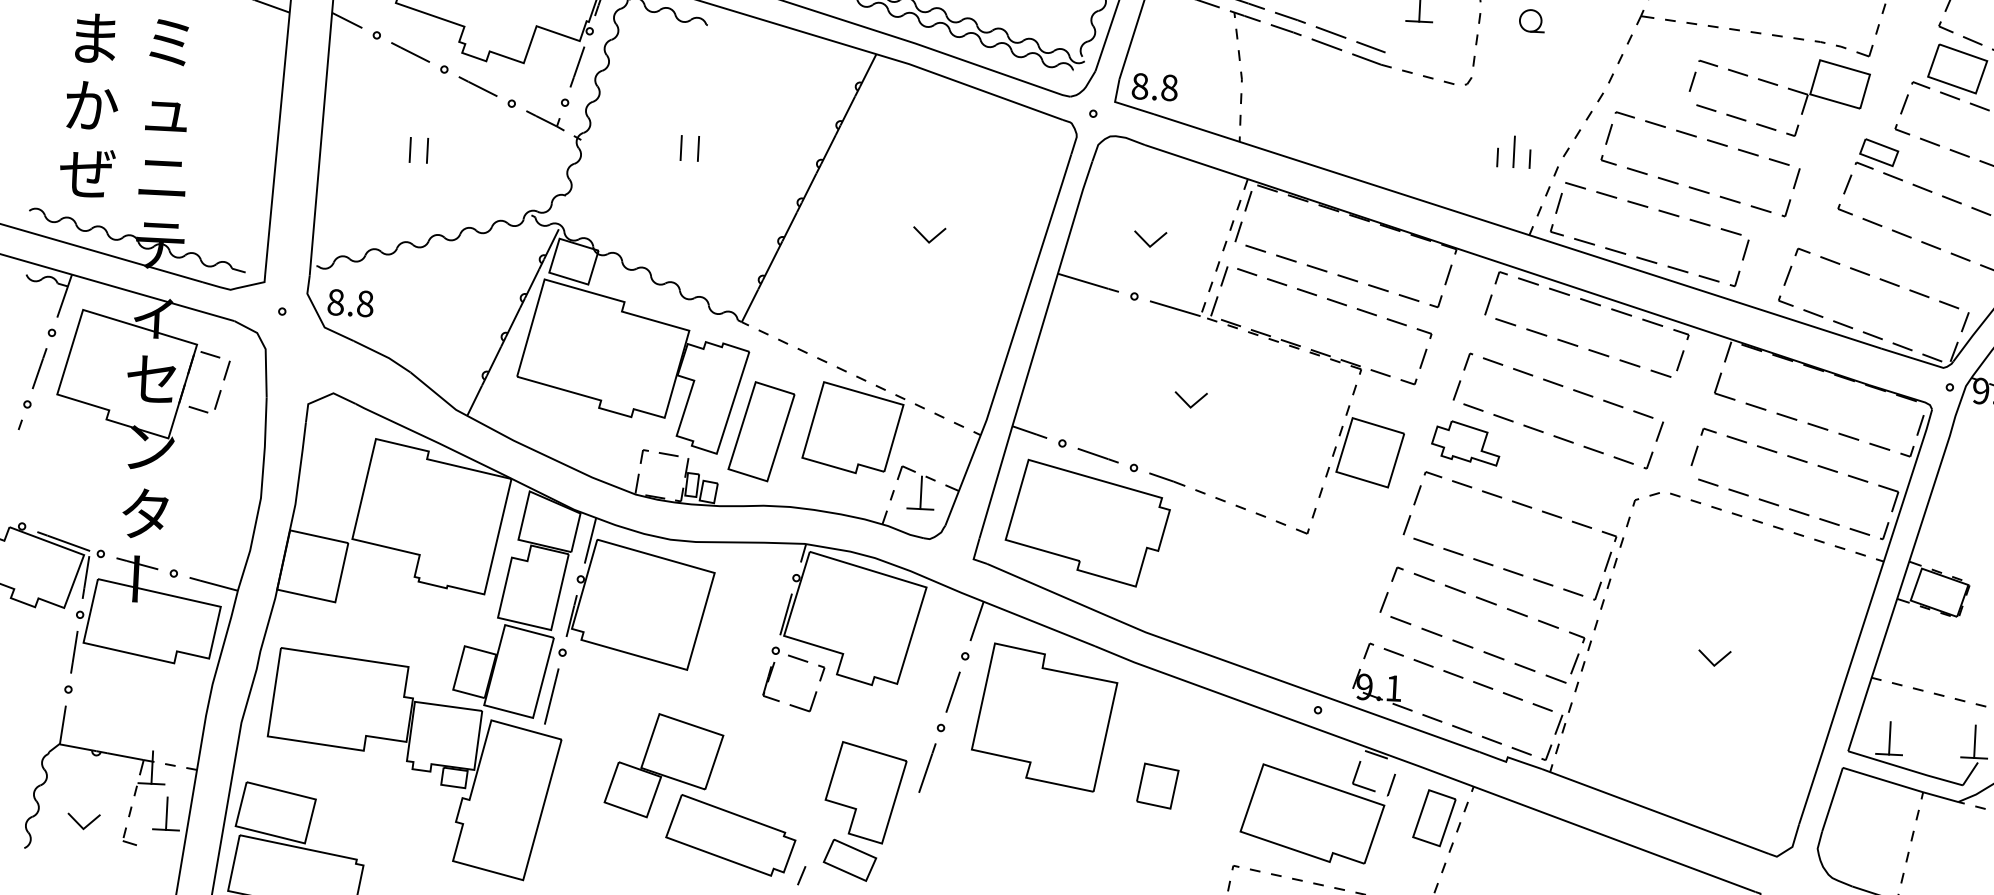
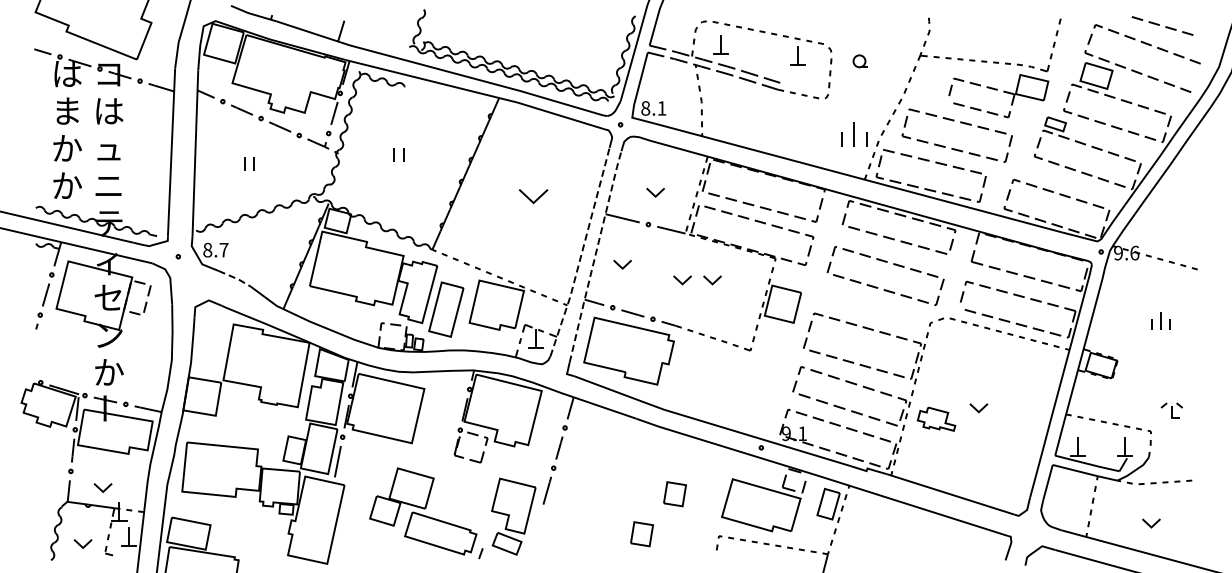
text: (171, 42) -> (109, 111), ミ -> は
text: (1168, 87) -> (661, 108), 8.8 -> 8.1
part: (1513, 150) -> (853, 133), size x1.4
text: (86, 172) -> (66, 185), ぜ -> か
part: (929, 235) -> (533, 196), size x1.6
text: (364, 302) -> (223, 249), 8.8 -> 8.7
line: (1012, 340) -> (582, 252), solid -> dashed
line: (1035, 349) -> (595, 256), solid -> dashed
line: (383, 356) -> (235, 278), solid -> dashed
part: (1083, 366) -> (622, 264), added
part: (1245, 403) -> (712, 280), added
part: (1465, 441) -> (936, 418), moved
text: (147, 512) -> (109, 371), タ -> か
part: (1044, 717) -> (610, 459), removed
part: (124, 721) -> (102, 487), added
part: (1093, 855) -> (641, 534), added

